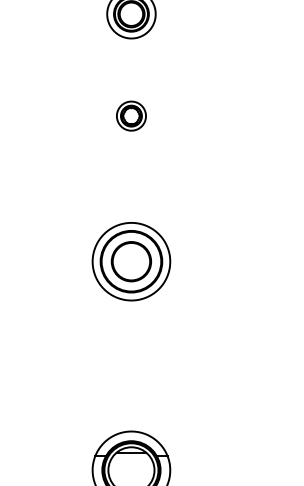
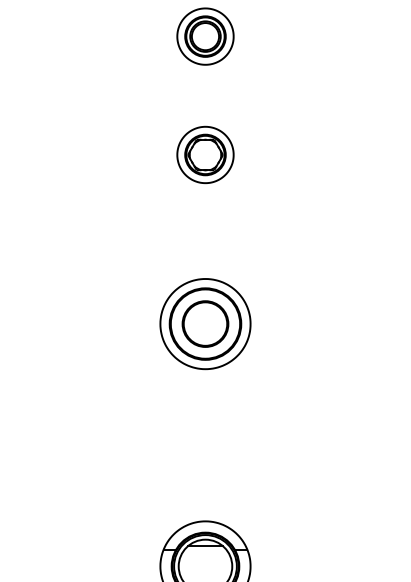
part: (131, 115) -> (205, 154), size x1.67

